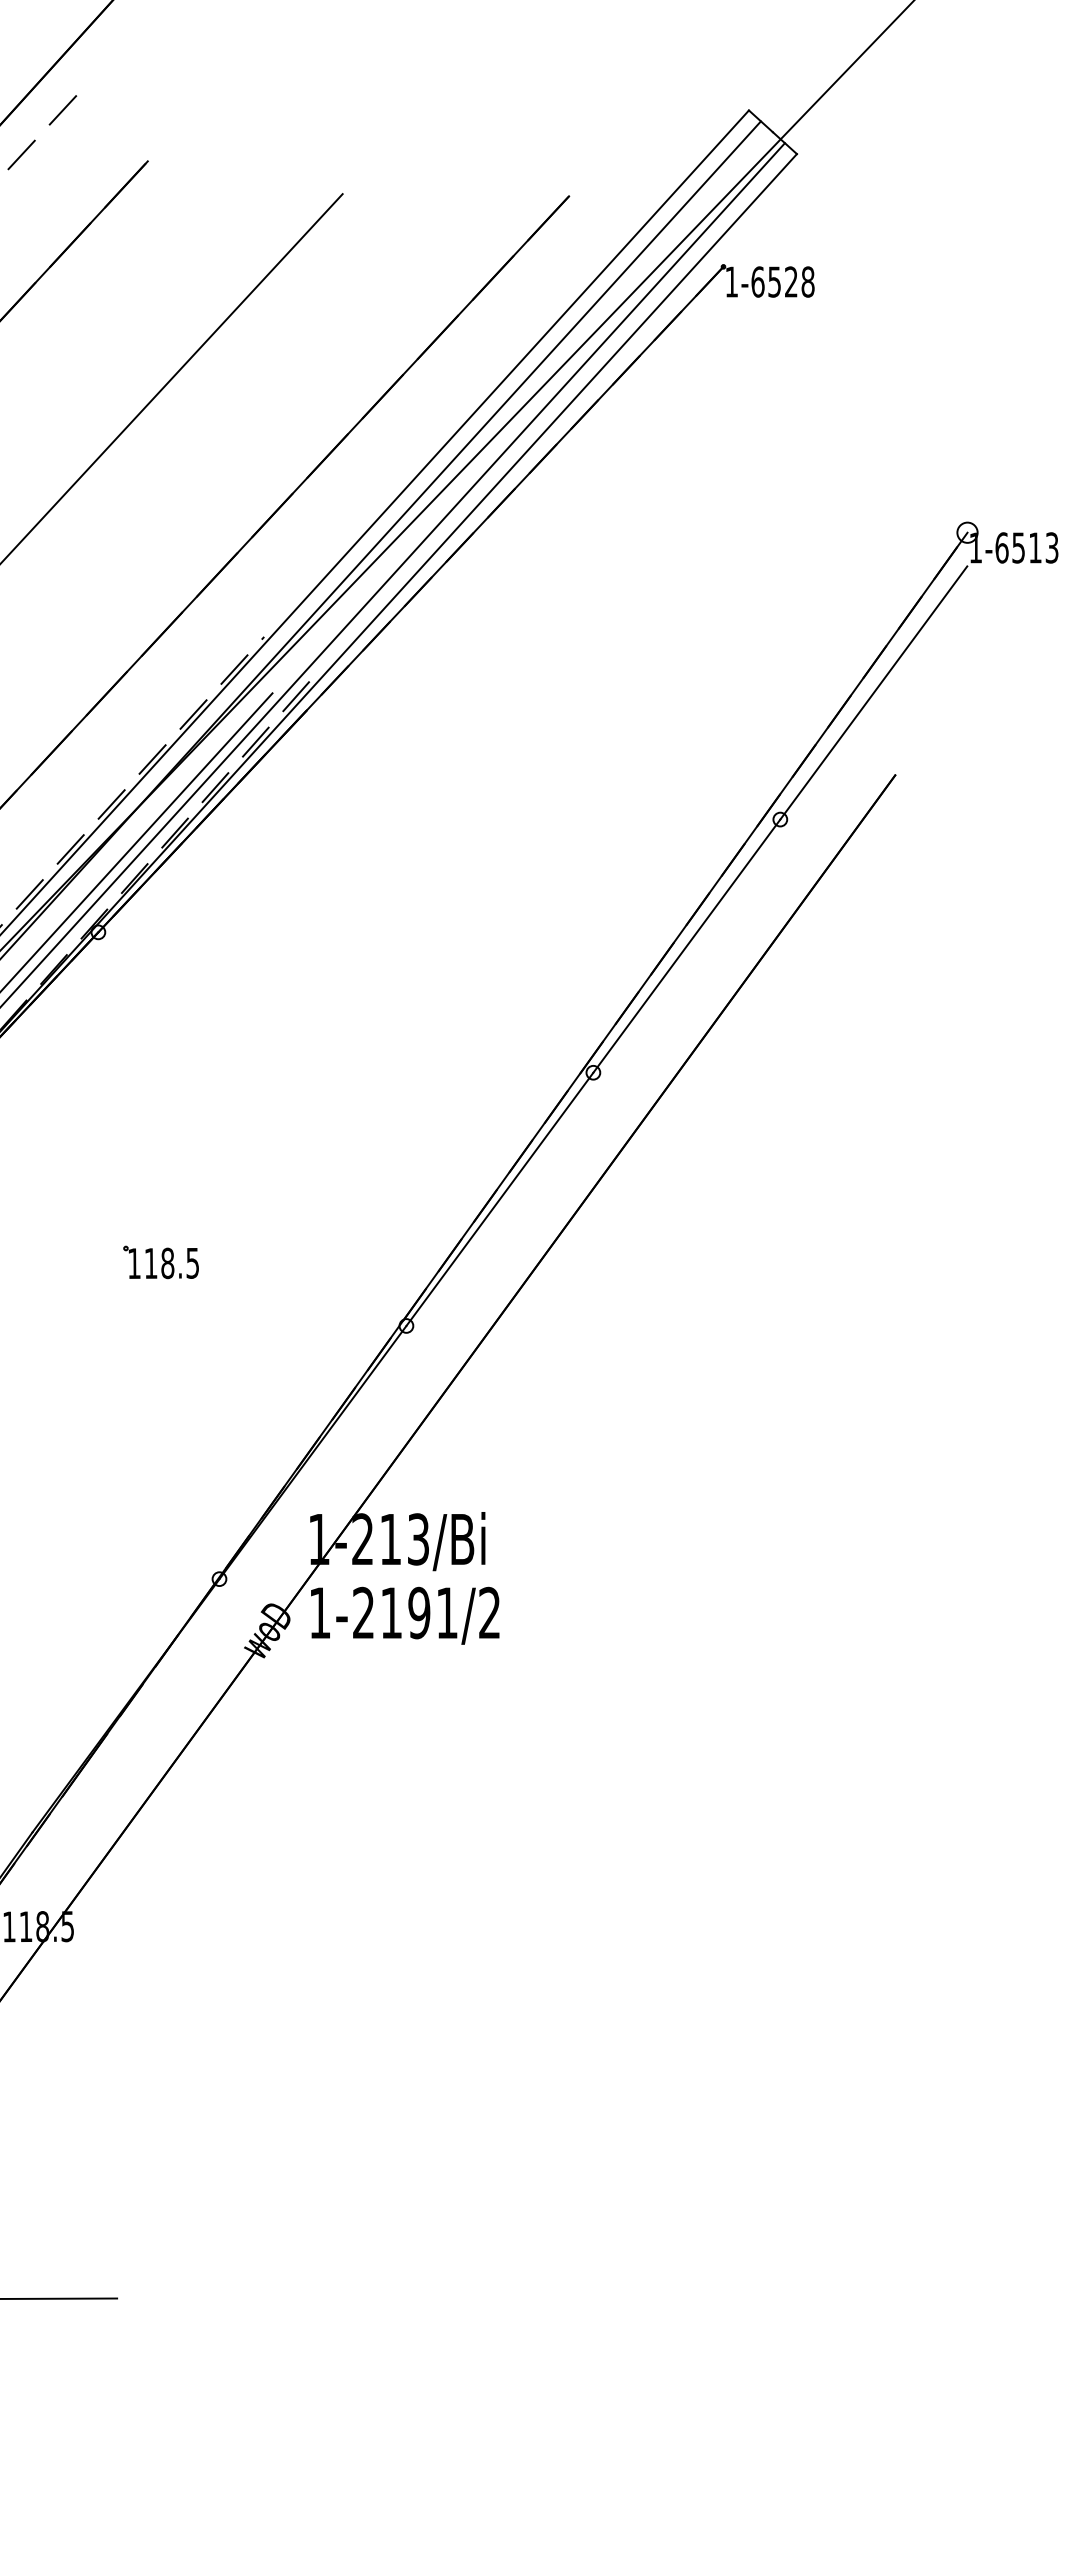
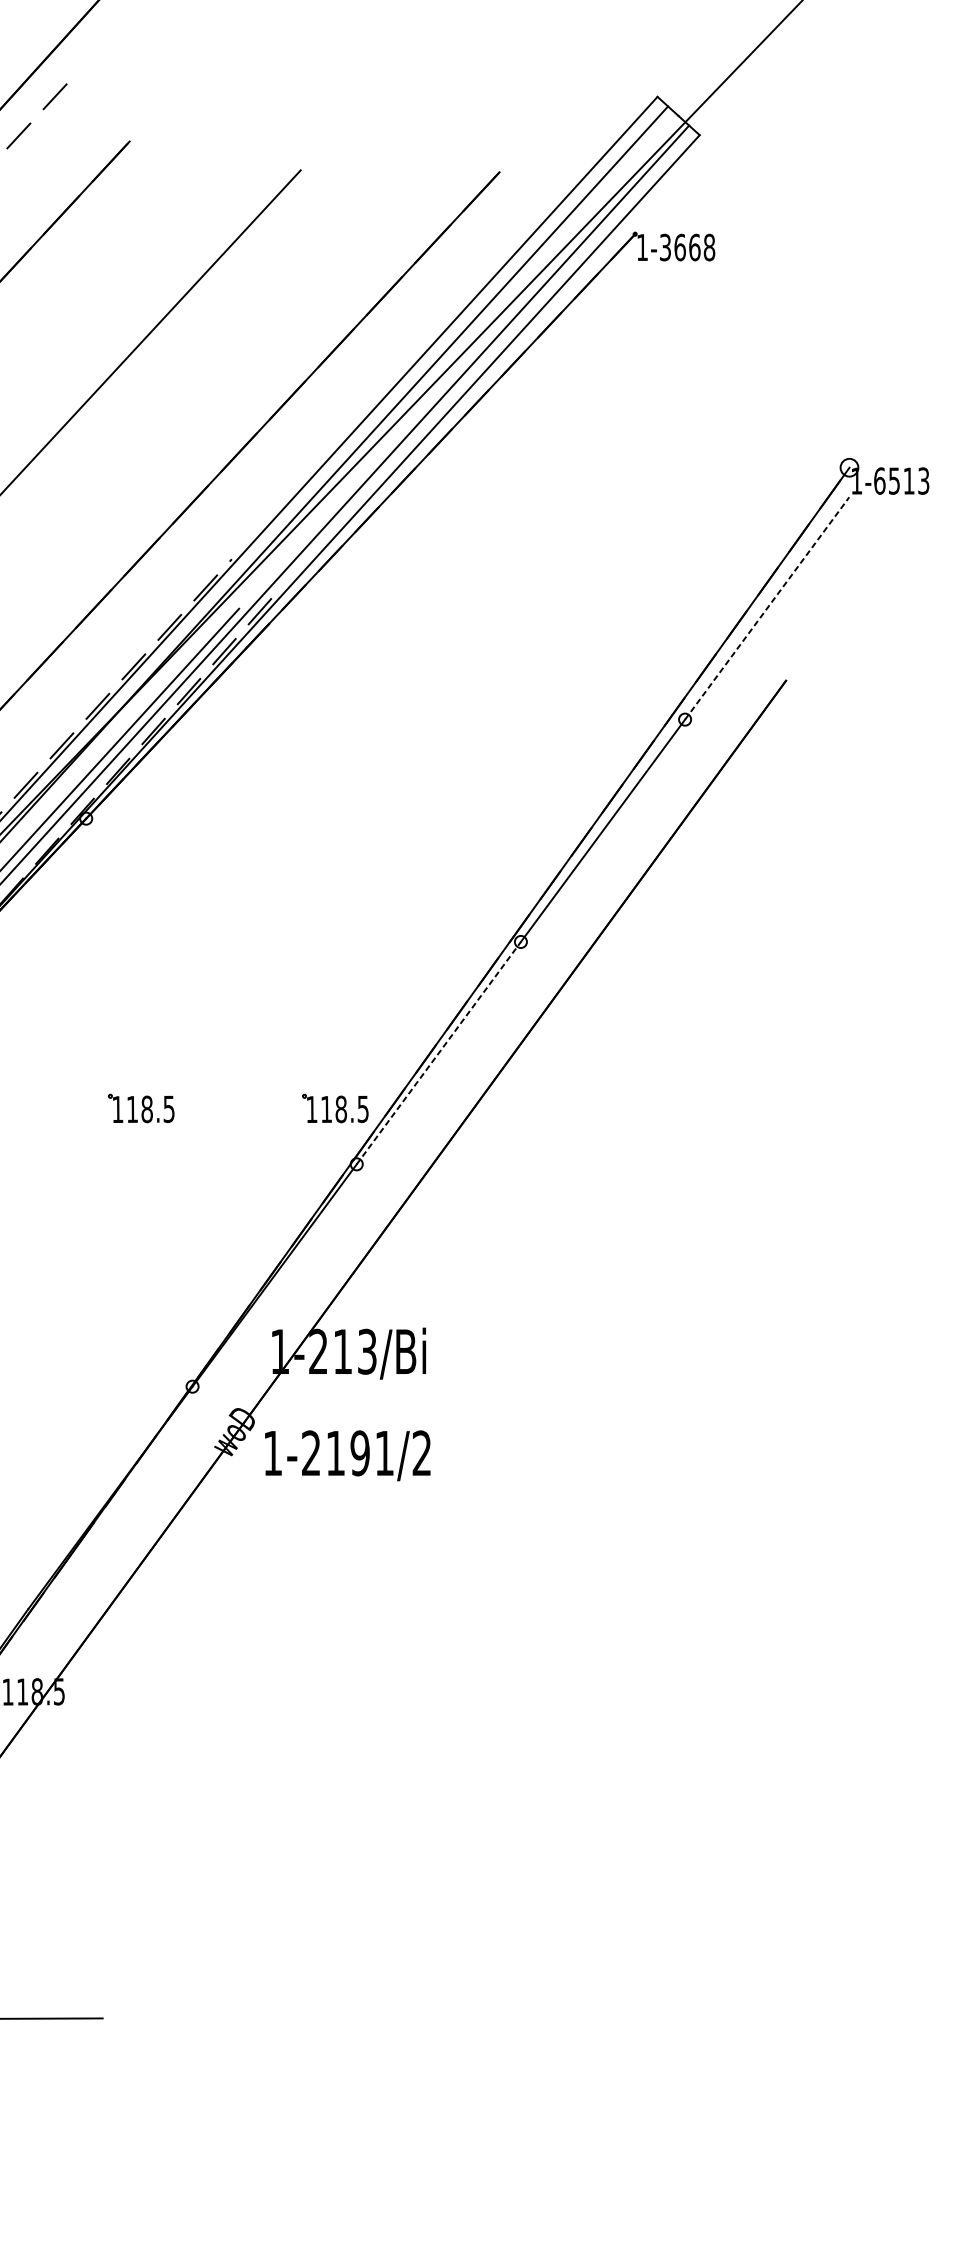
text: (774, 281) -> (679, 247), 1-6528 -> 1-3668
line: (874, 692) -> (767, 608), solid -> dashed
line: (500, 1198) -> (439, 1052), solid -> dashed
part: (381, 1262) -> (334, 1108), added
text: (405, 1615) -> (348, 1455), moved

